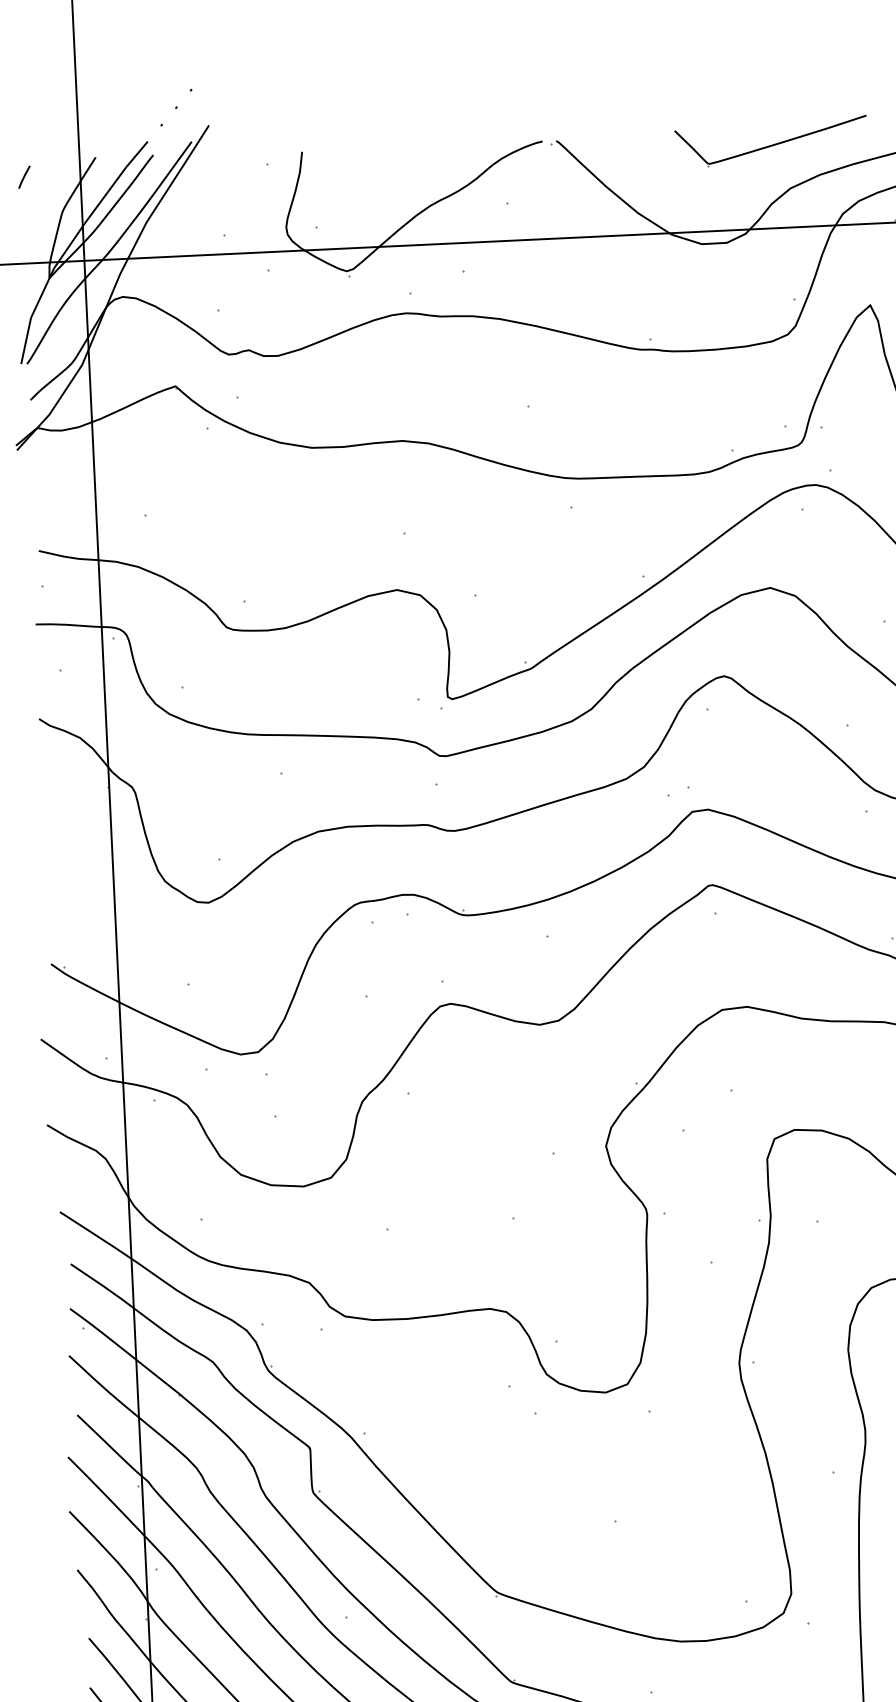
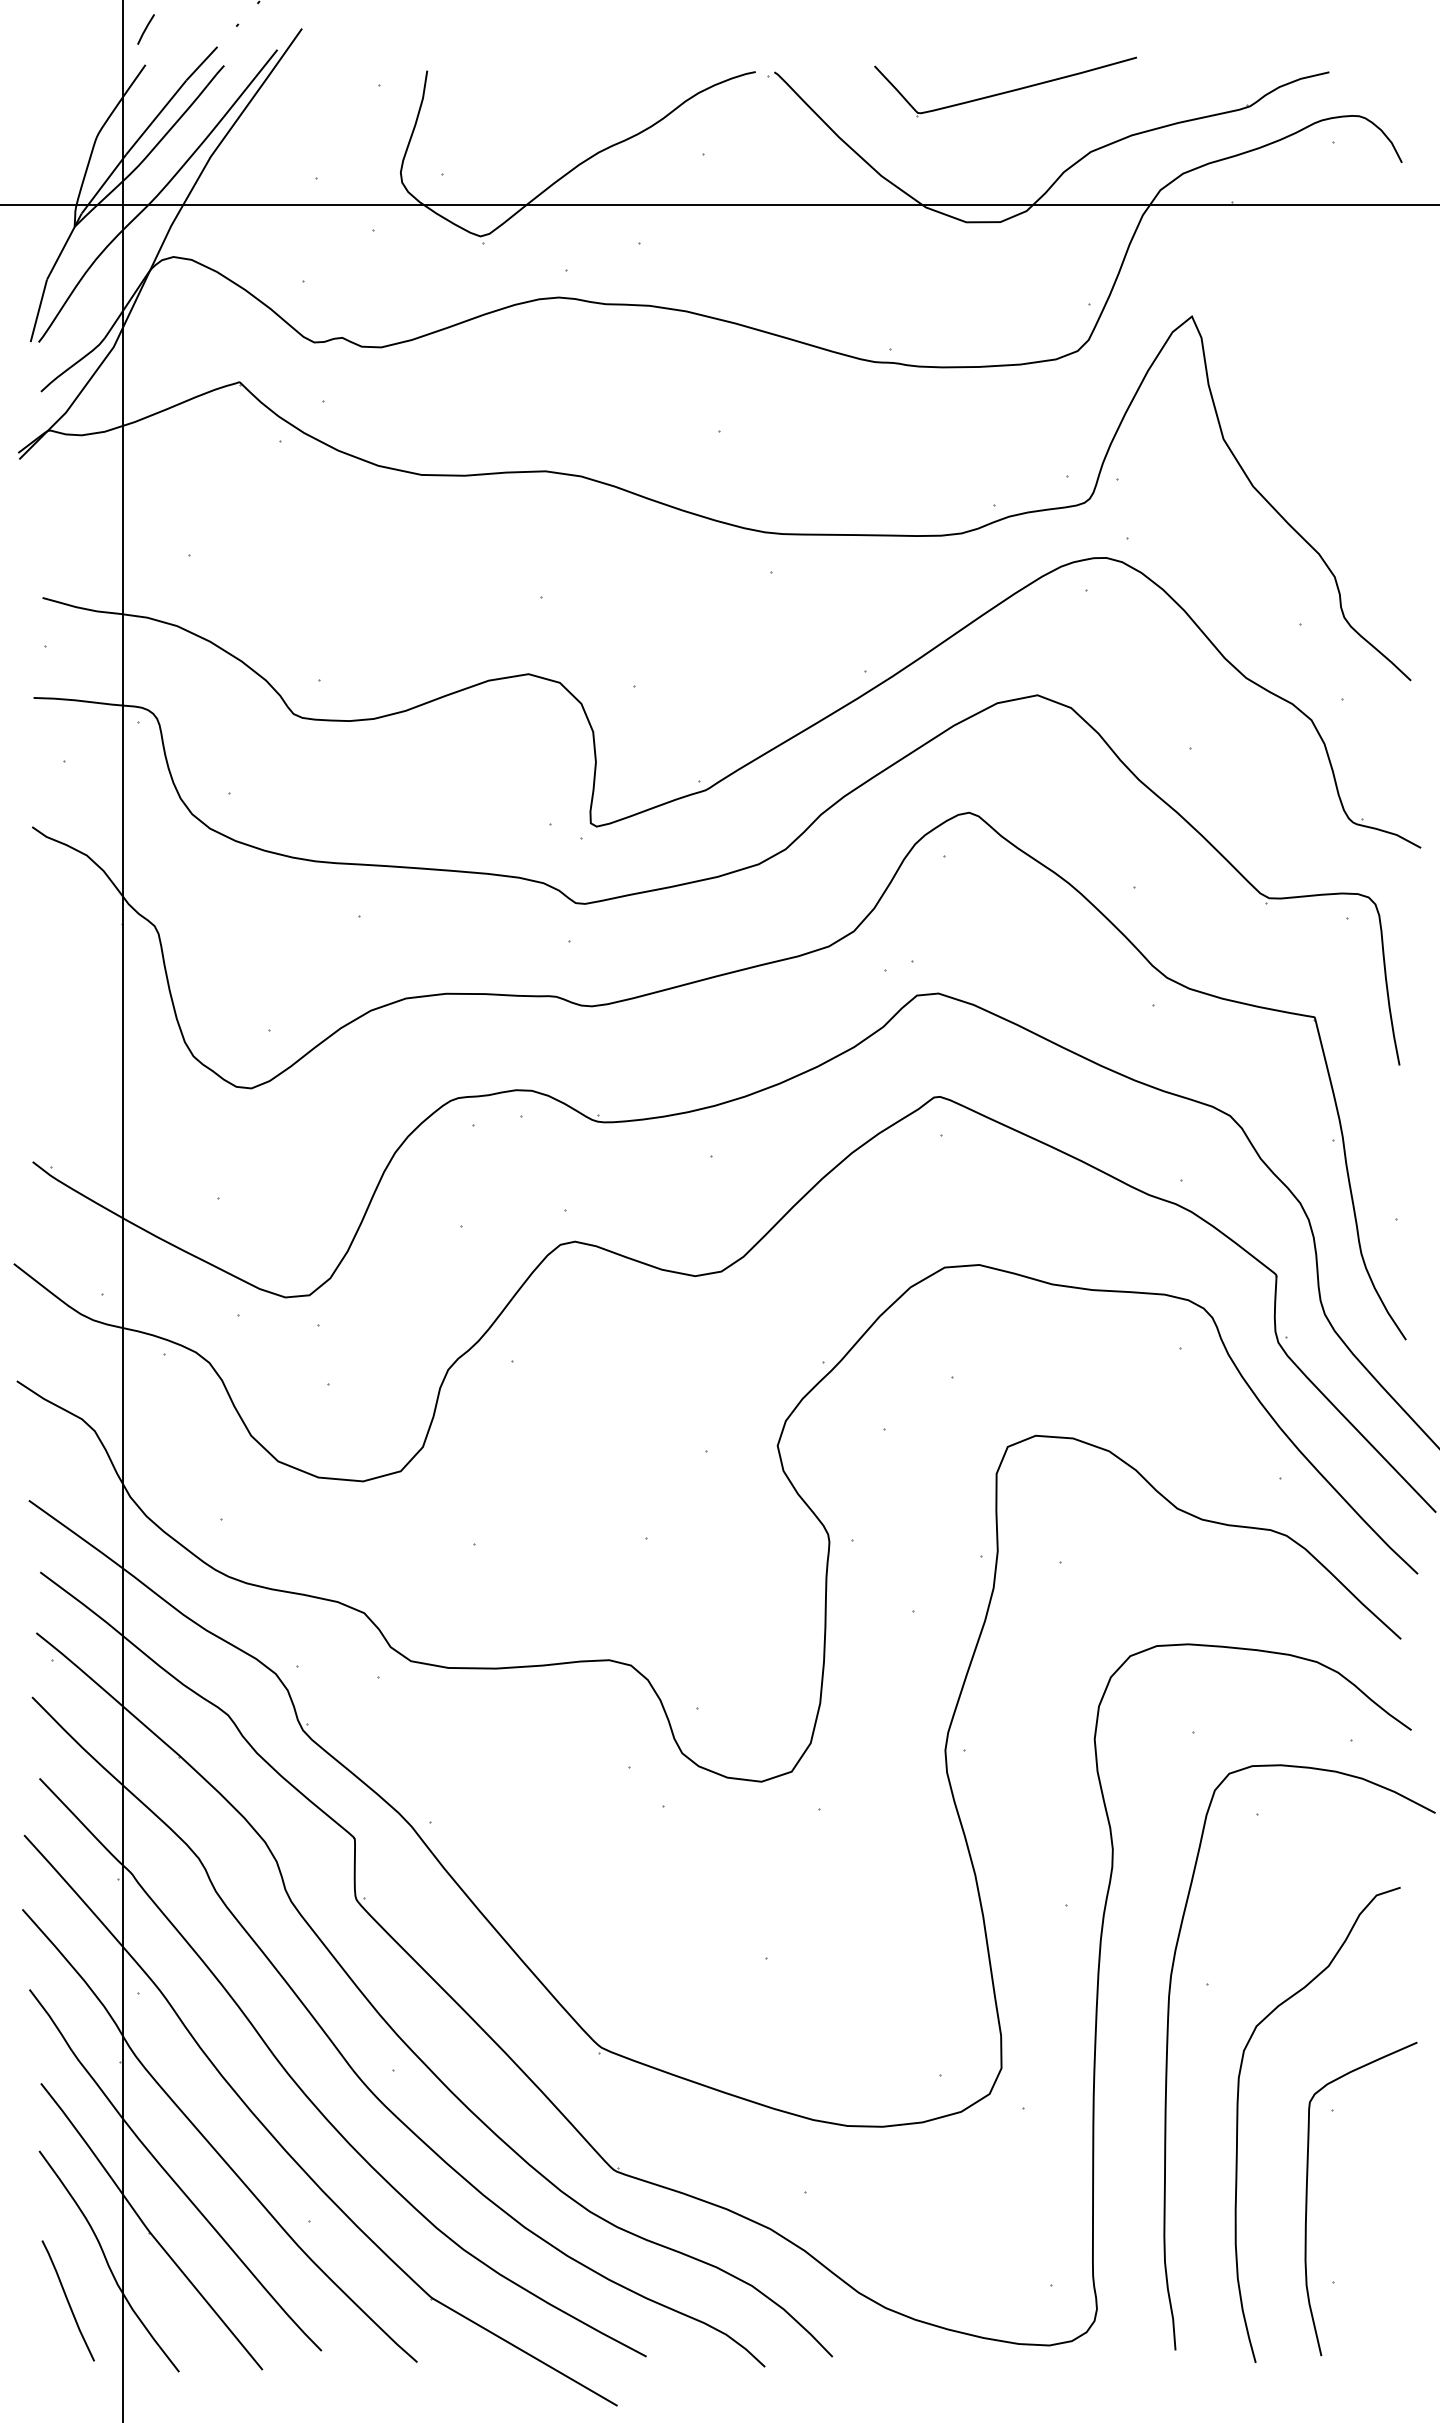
part: (771, 141) -> (1005, 86), moved
line: (24, 177) -> (145, 29), moved

